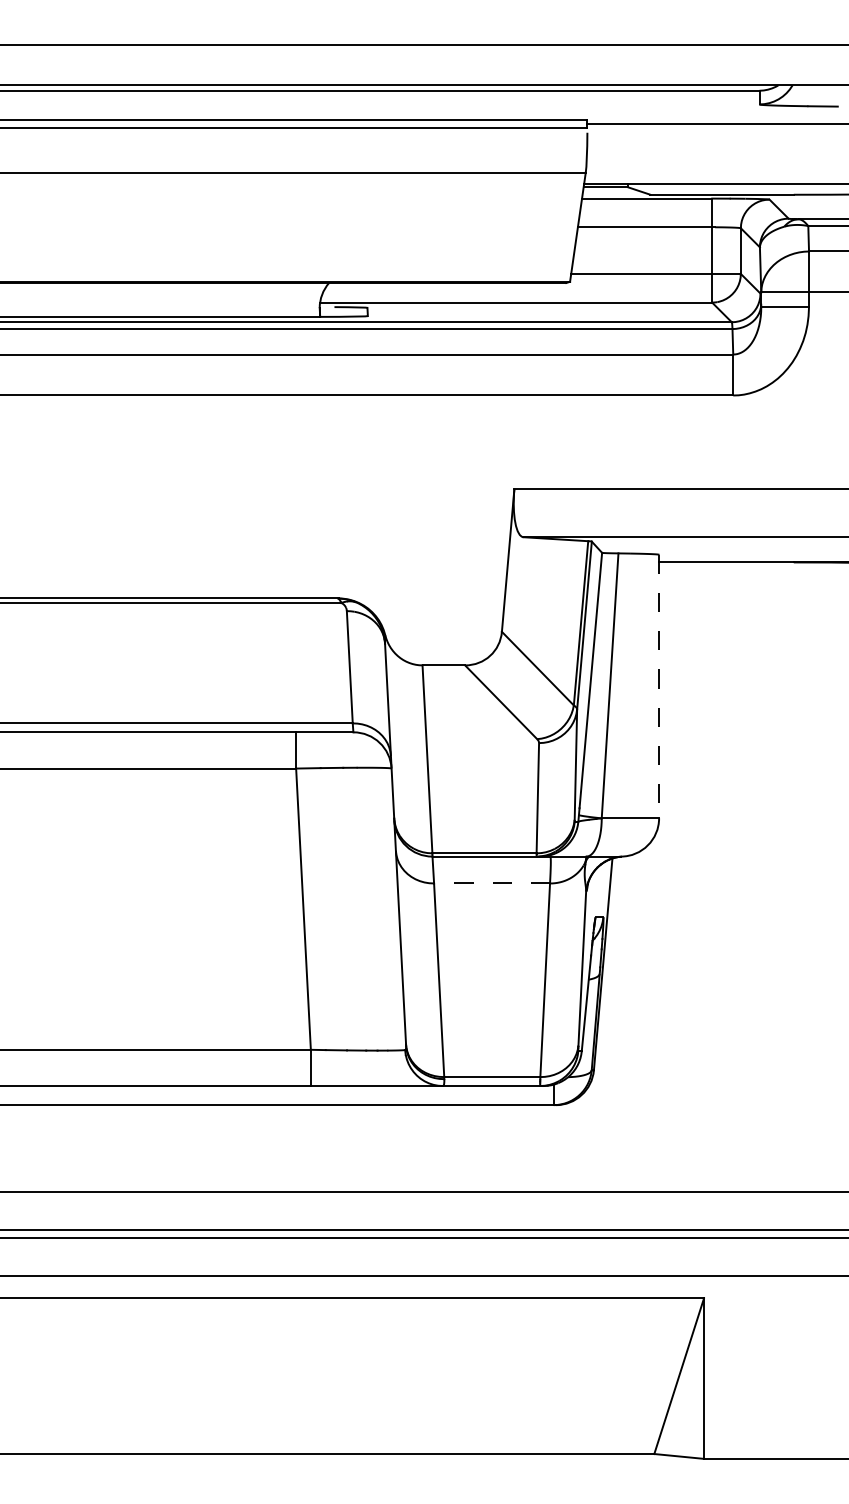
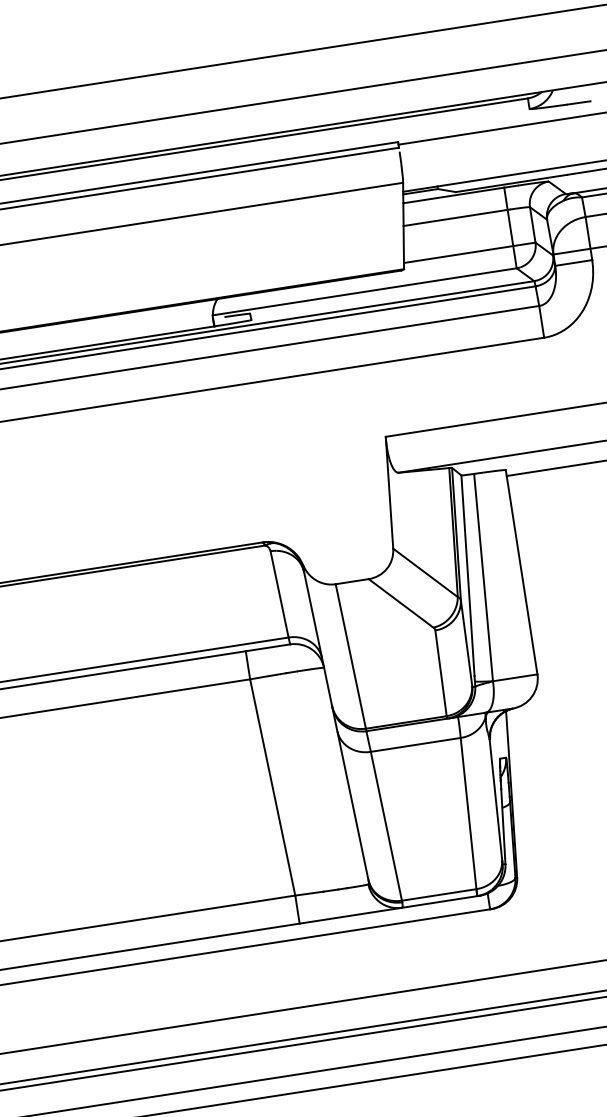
line: (659, 686) -> (521, 572), dashed -> solid
line: (492, 883) -> (416, 744), dashed -> solid

